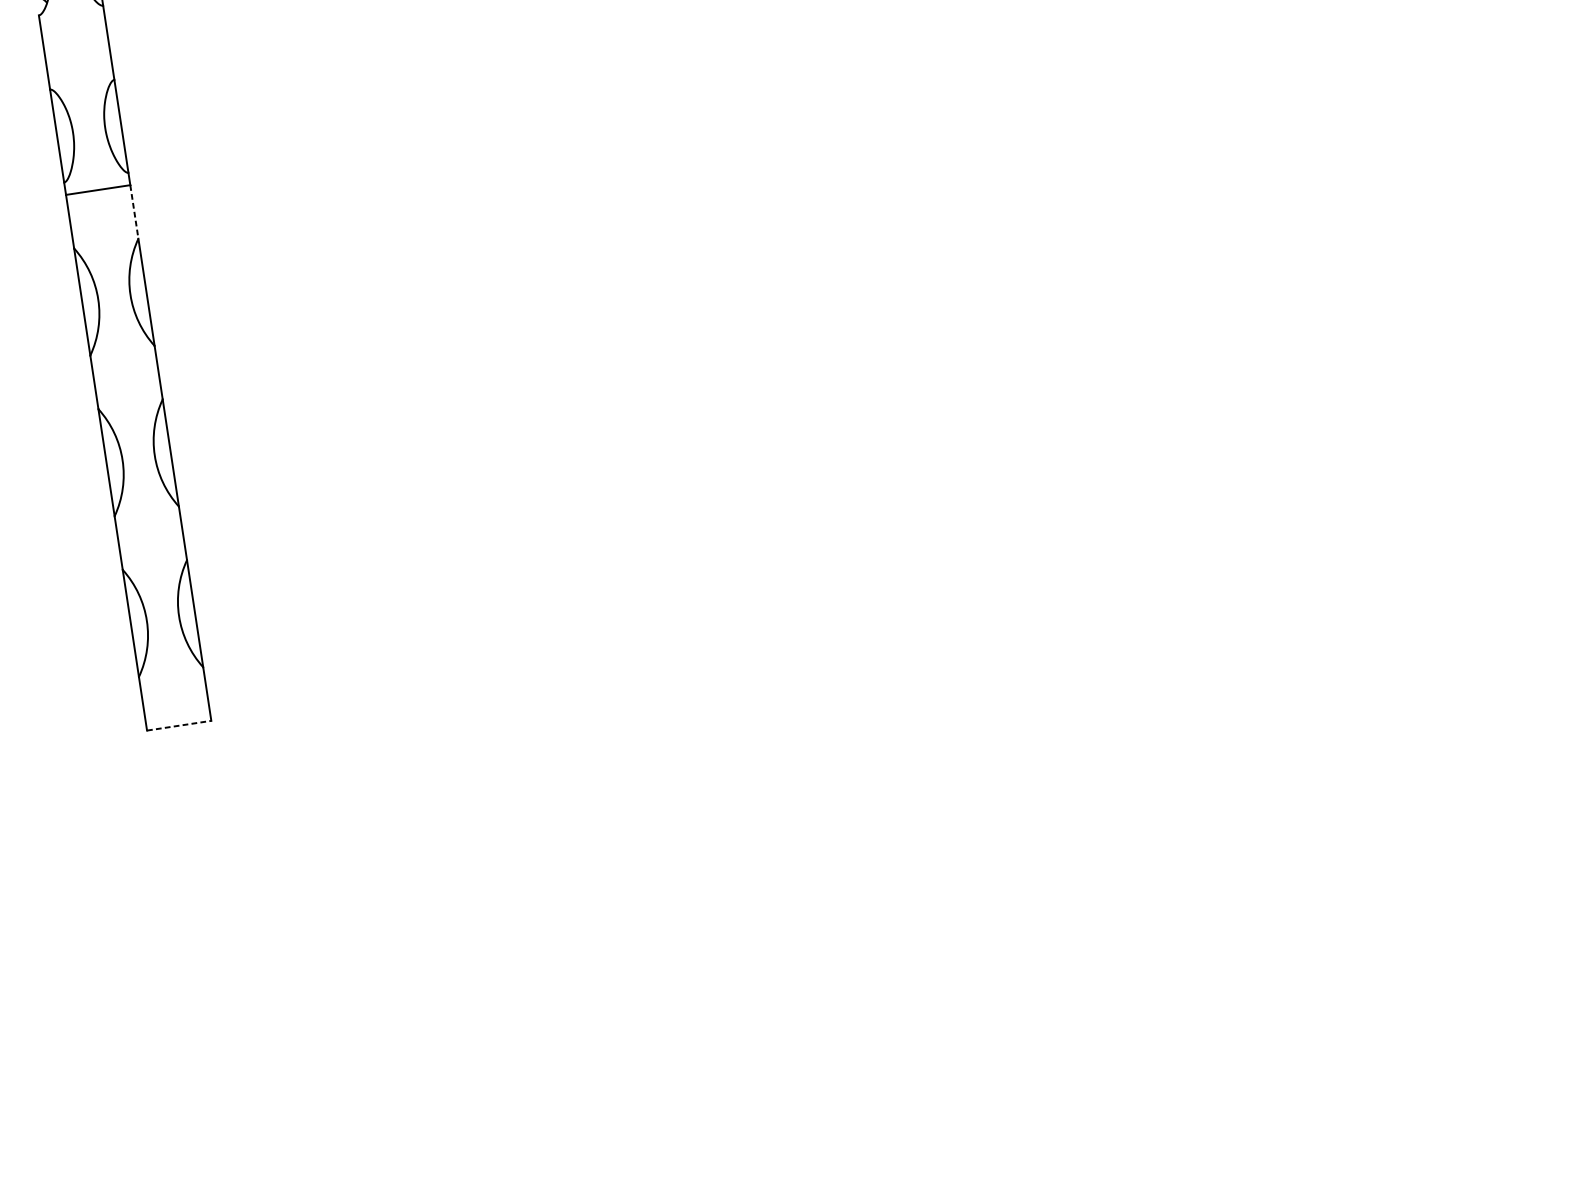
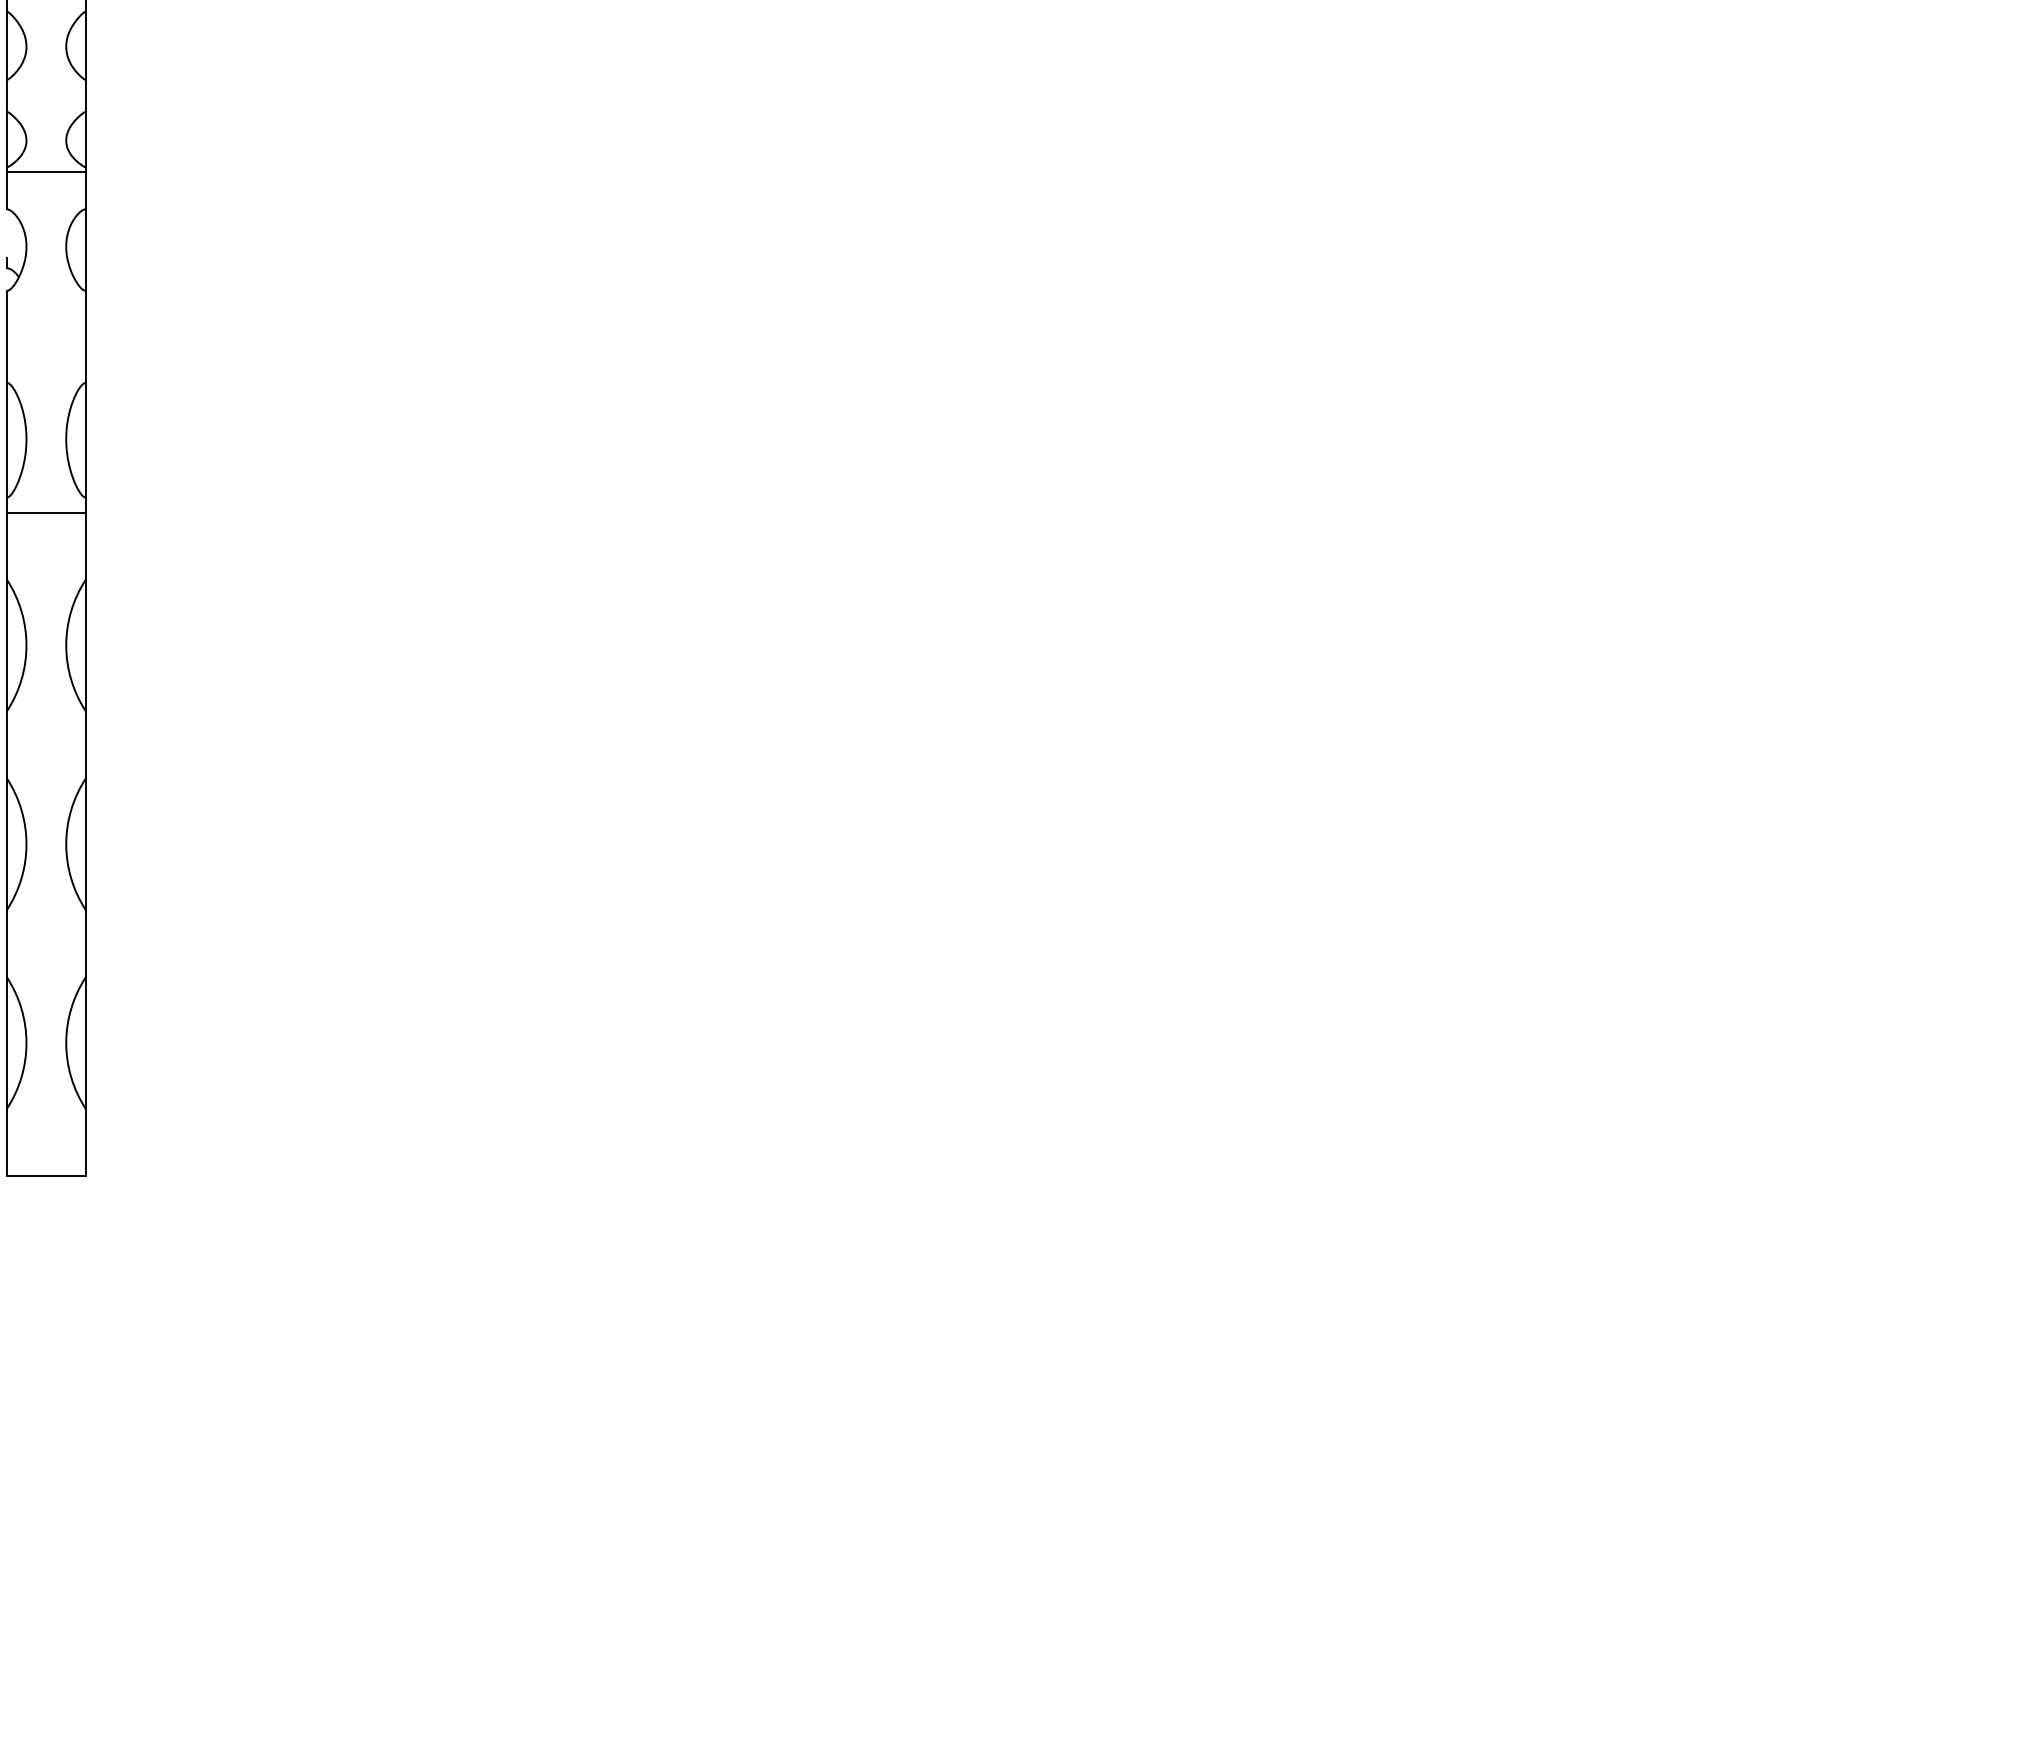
line: (134, 212) -> (86, 546), dashed -> solid
line: (179, 725) -> (46, 1175), dashed -> solid

